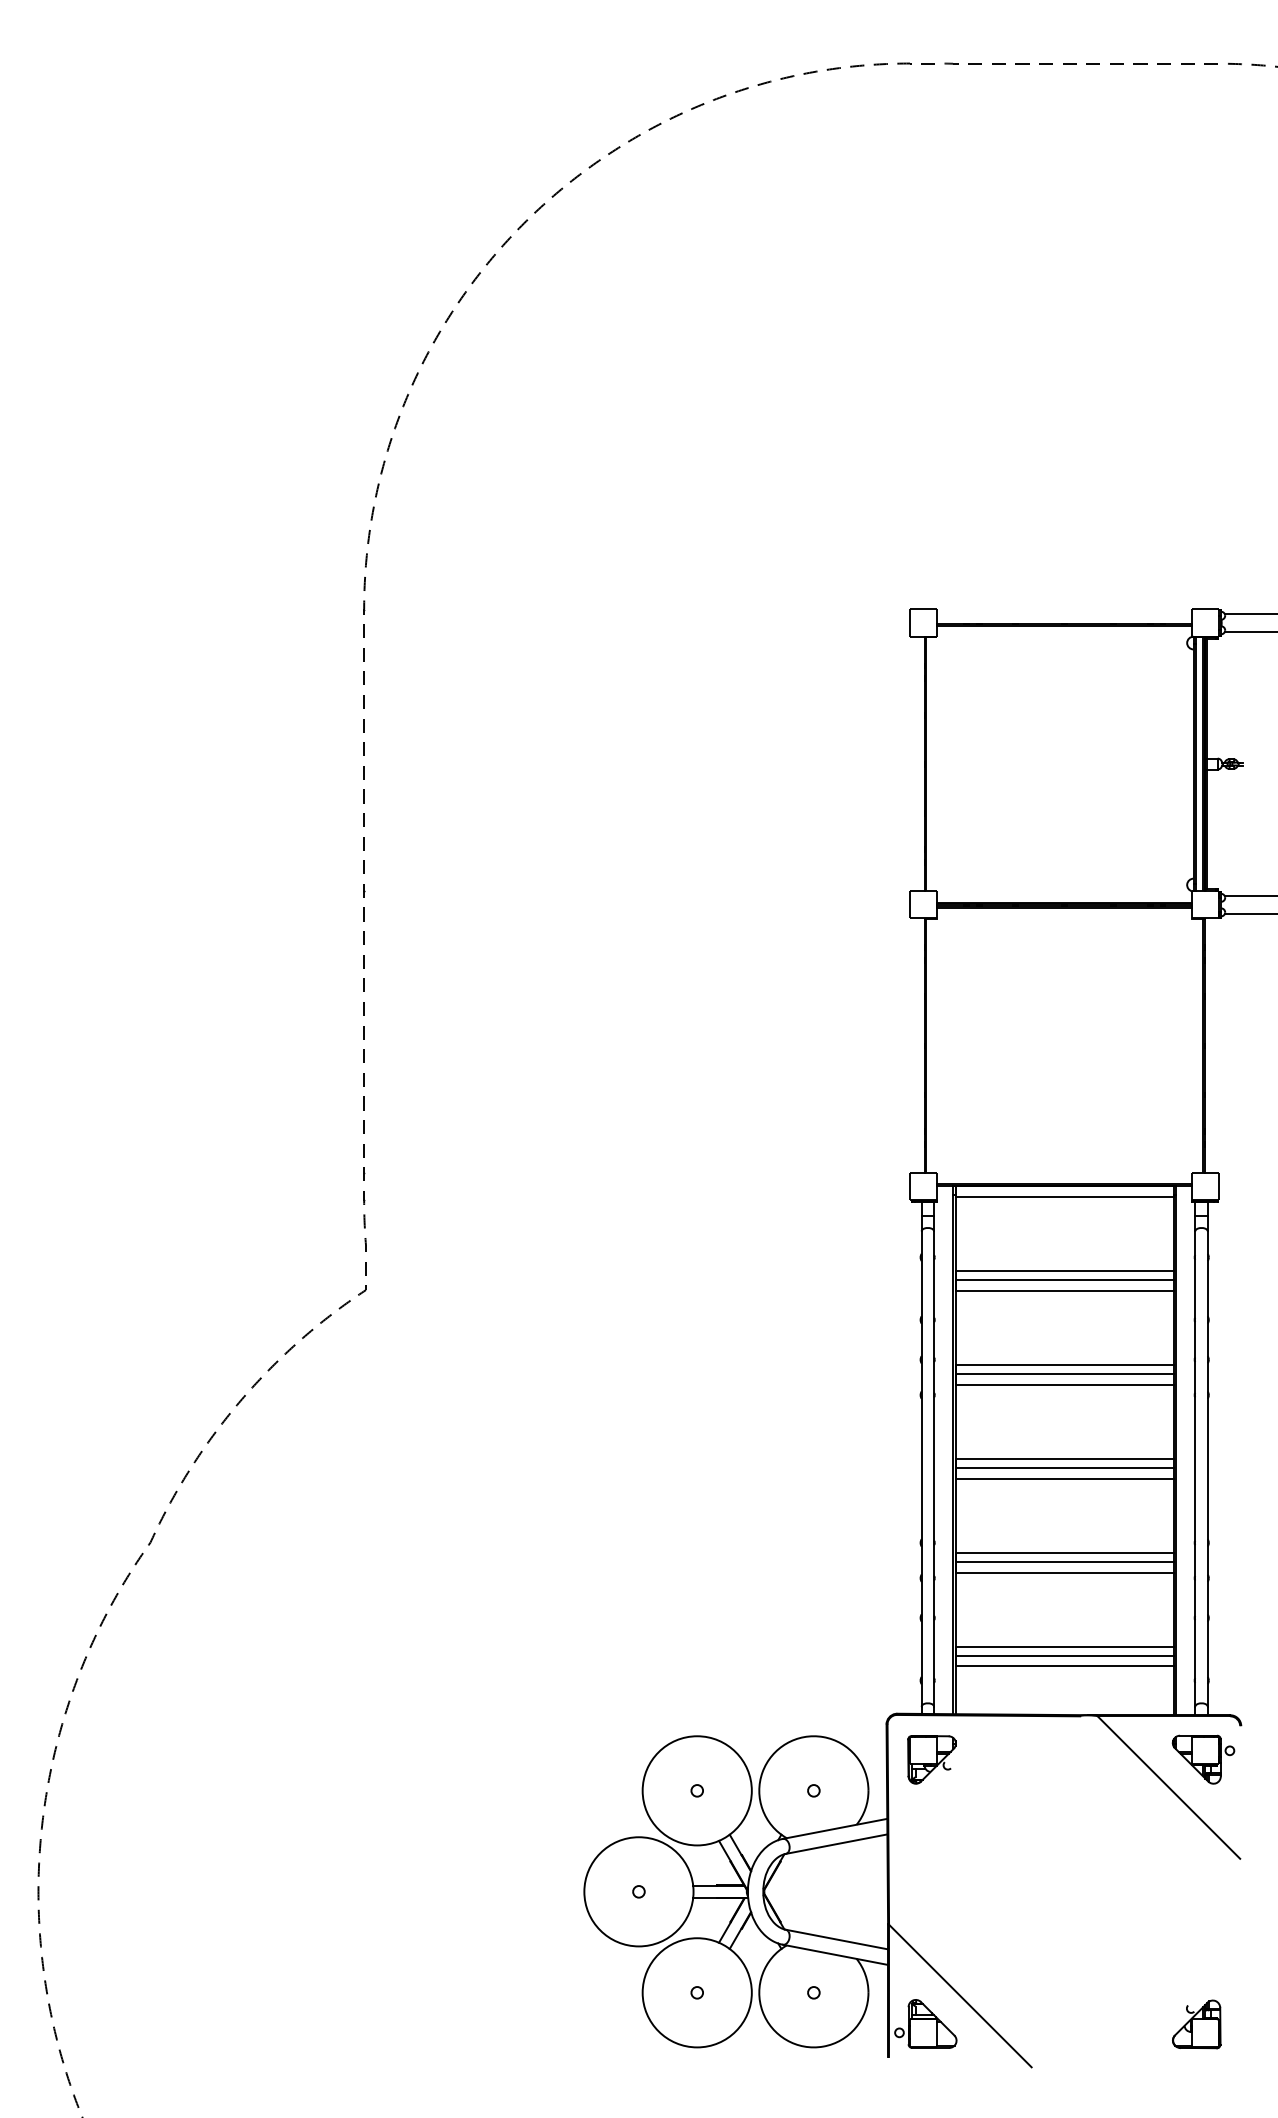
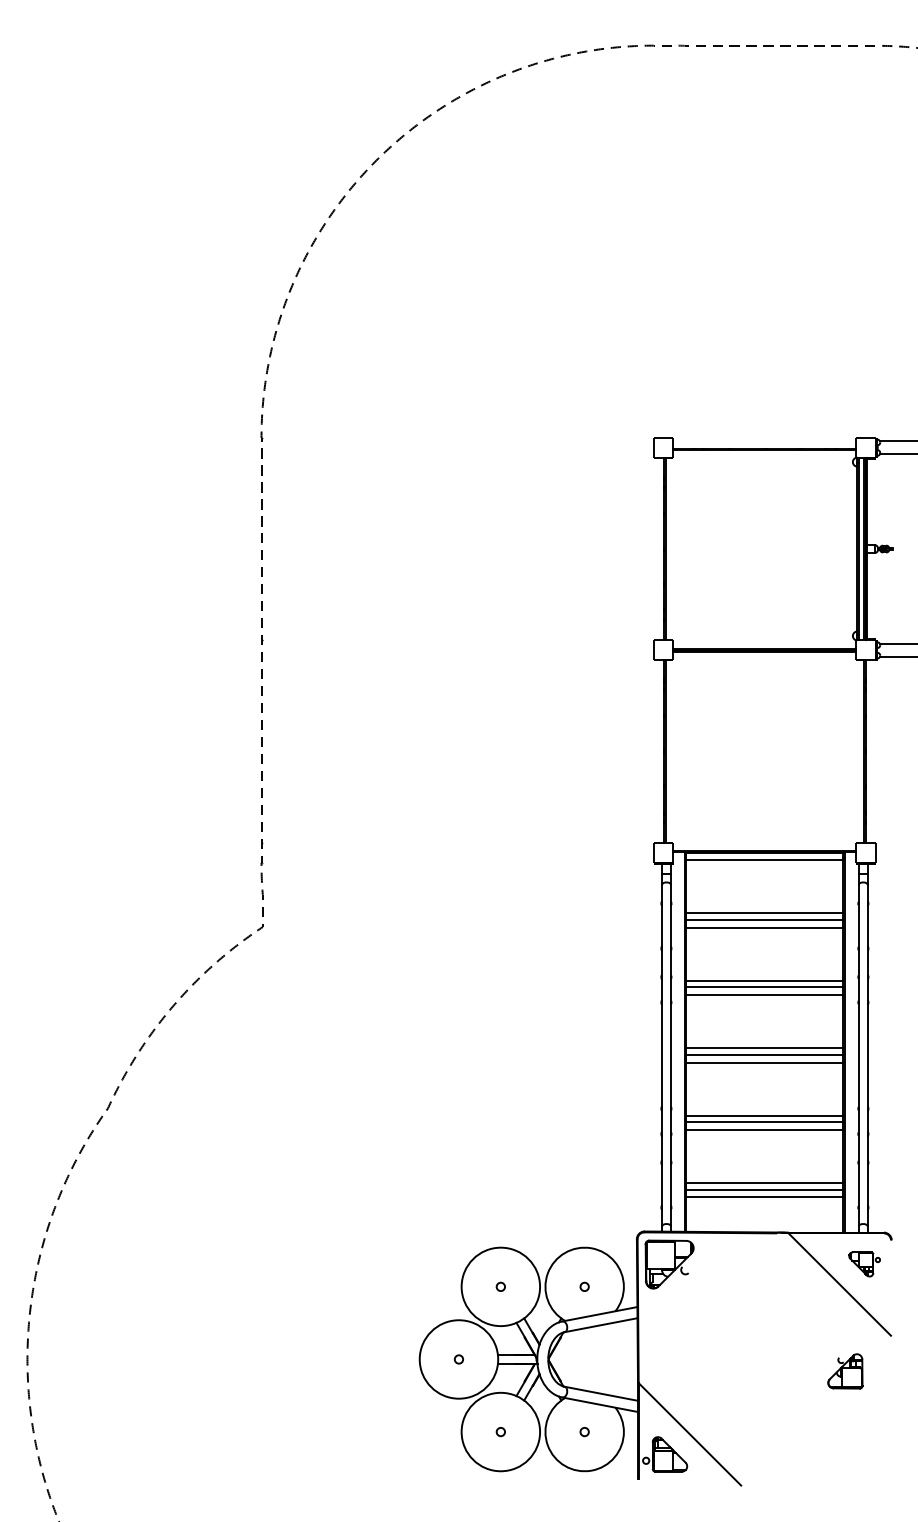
part: (931, 1759) -> (669, 1264), size x1.4
part: (1203, 1759) -> (864, 1264), size x0.7
part: (1196, 2024) -> (845, 1371), moved

